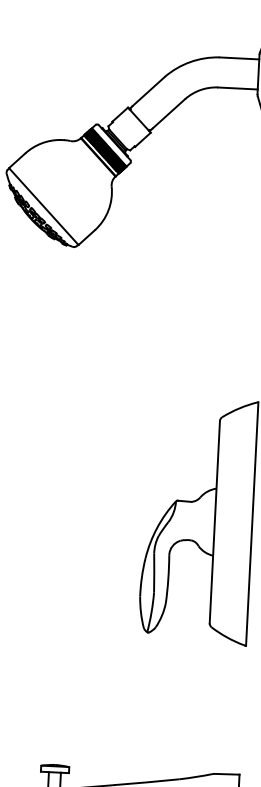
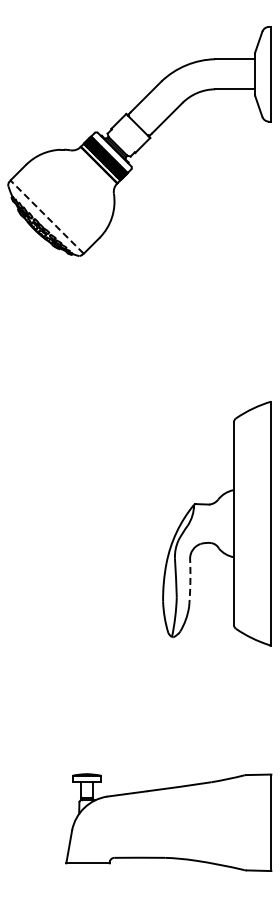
line: (44, 206) -> (47, 217), solid -> dashed
arc: (168, 578) -> (190, 582), solid -> dashed

